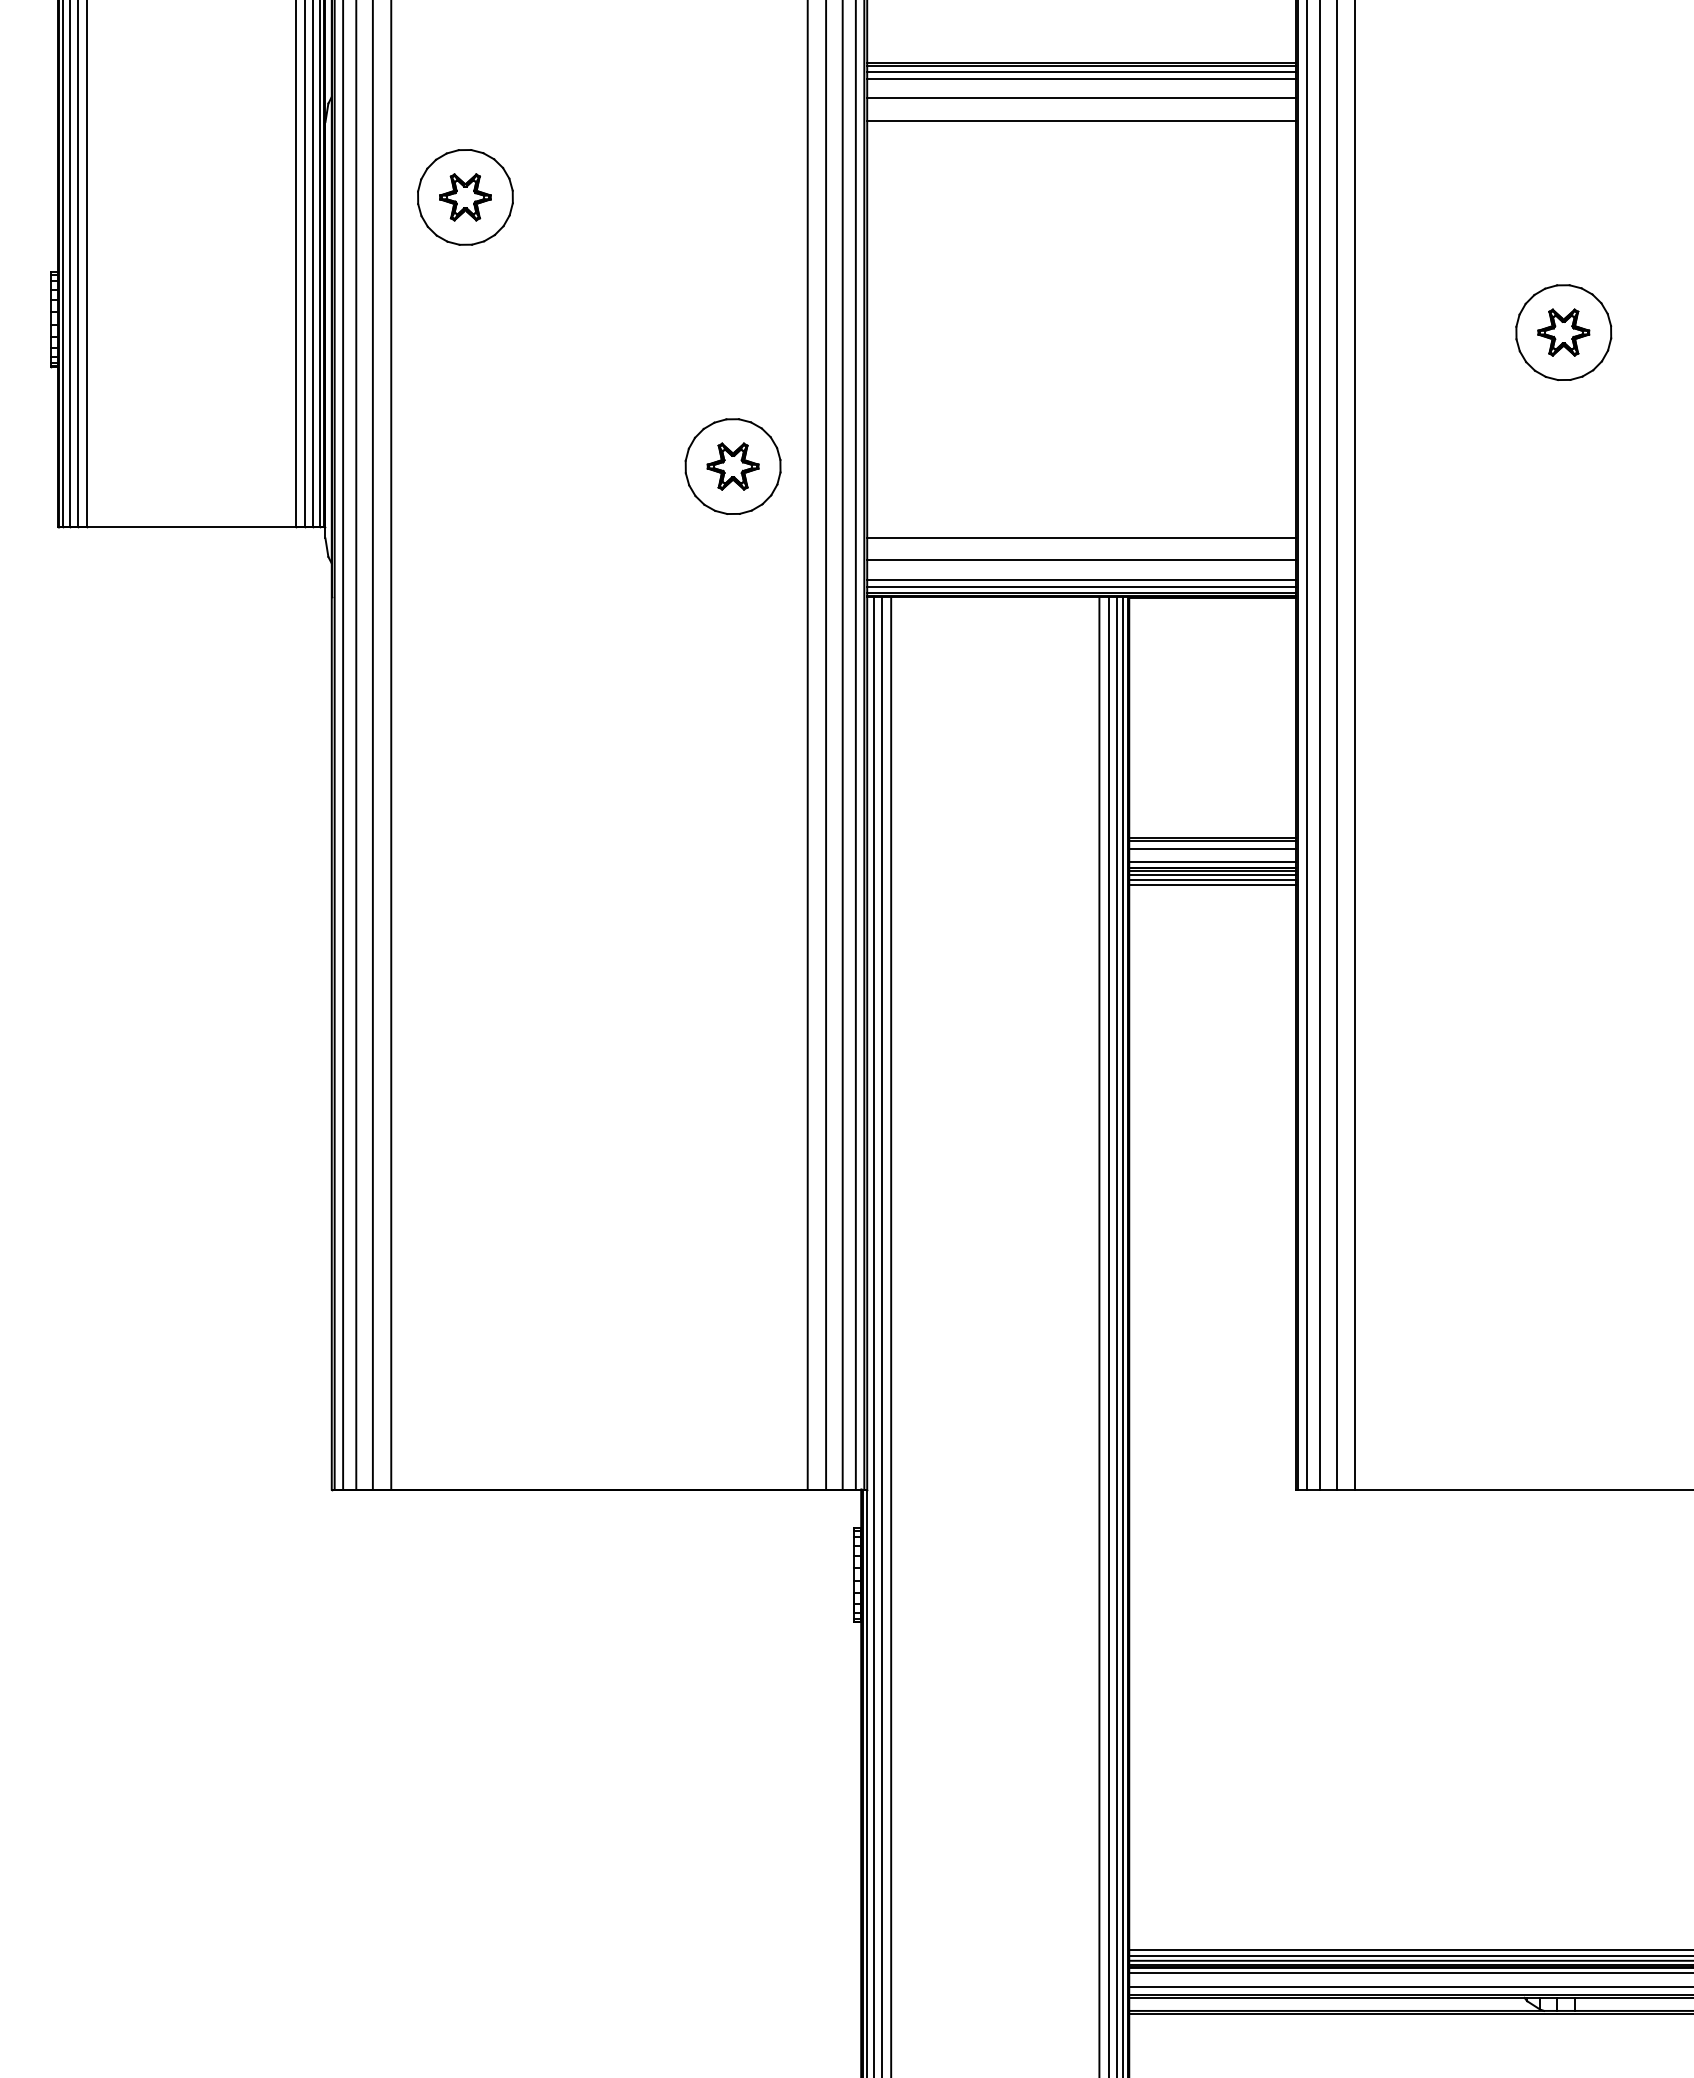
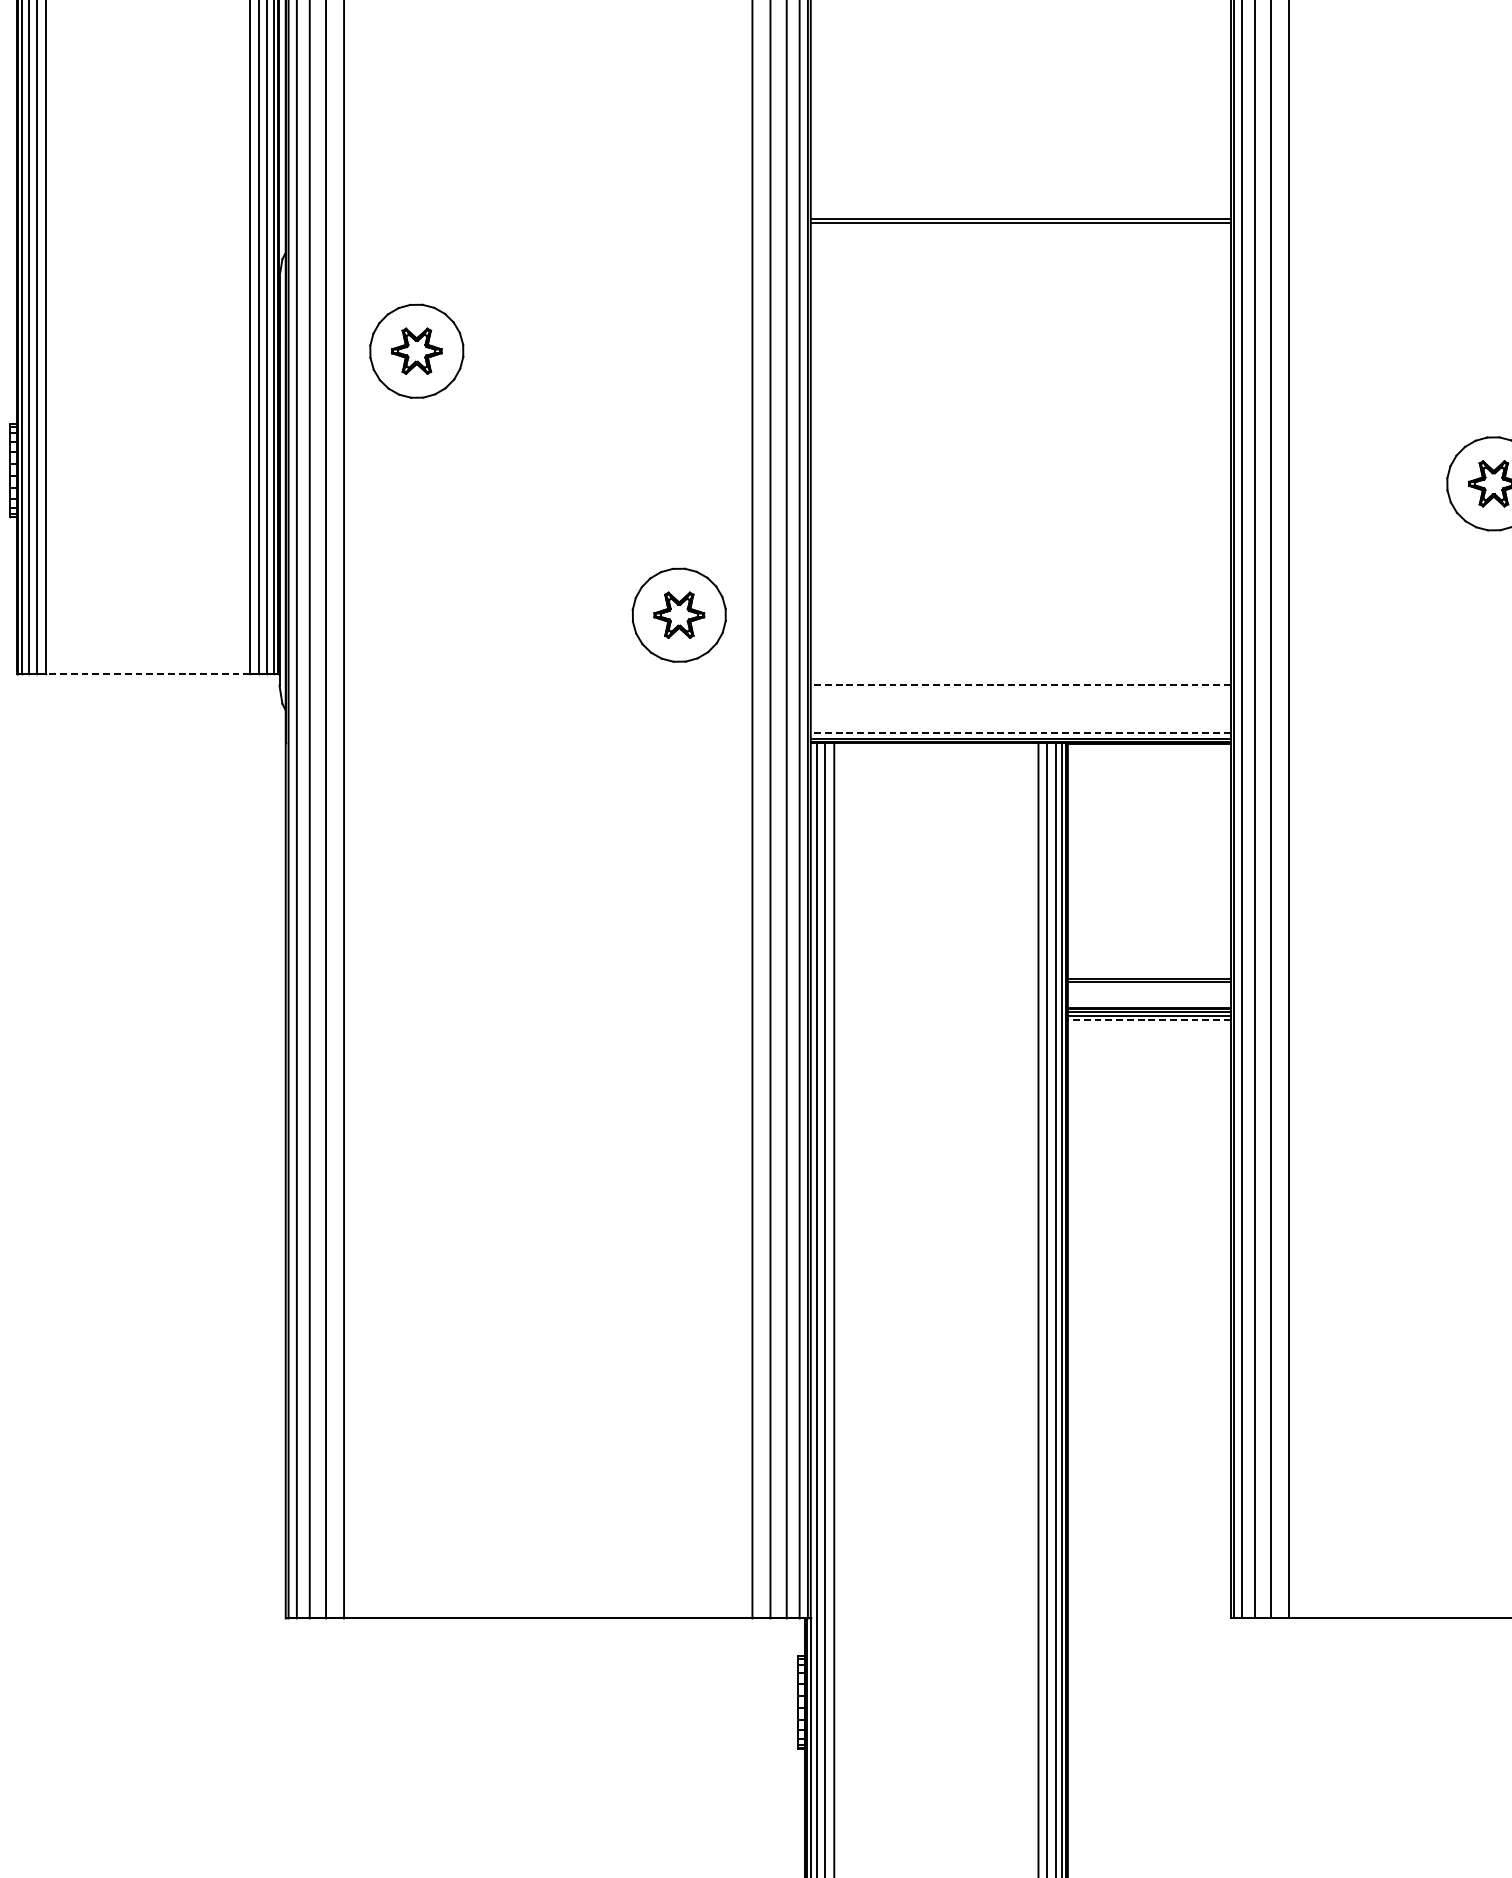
line: (1081, 71) -> (1020, 227), removed
line: (1081, 79) -> (1020, 235), removed
line: (1081, 98) -> (1020, 254), removed
line: (1081, 121) -> (1020, 276), removed
line: (190, 526) -> (147, 673), solid -> dashed
line: (1080, 537) -> (1019, 684), solid -> dashed
line: (1081, 560) -> (1020, 707), removed
line: (1081, 579) -> (1020, 725), removed
line: (1080, 587) -> (1019, 733), solid -> dashed
line: (1212, 849) -> (1149, 990), removed
line: (1212, 862) -> (1149, 1003), removed
line: (1211, 879) -> (1148, 1020), solid -> dashed
line: (1212, 885) -> (1149, 1026), removed

